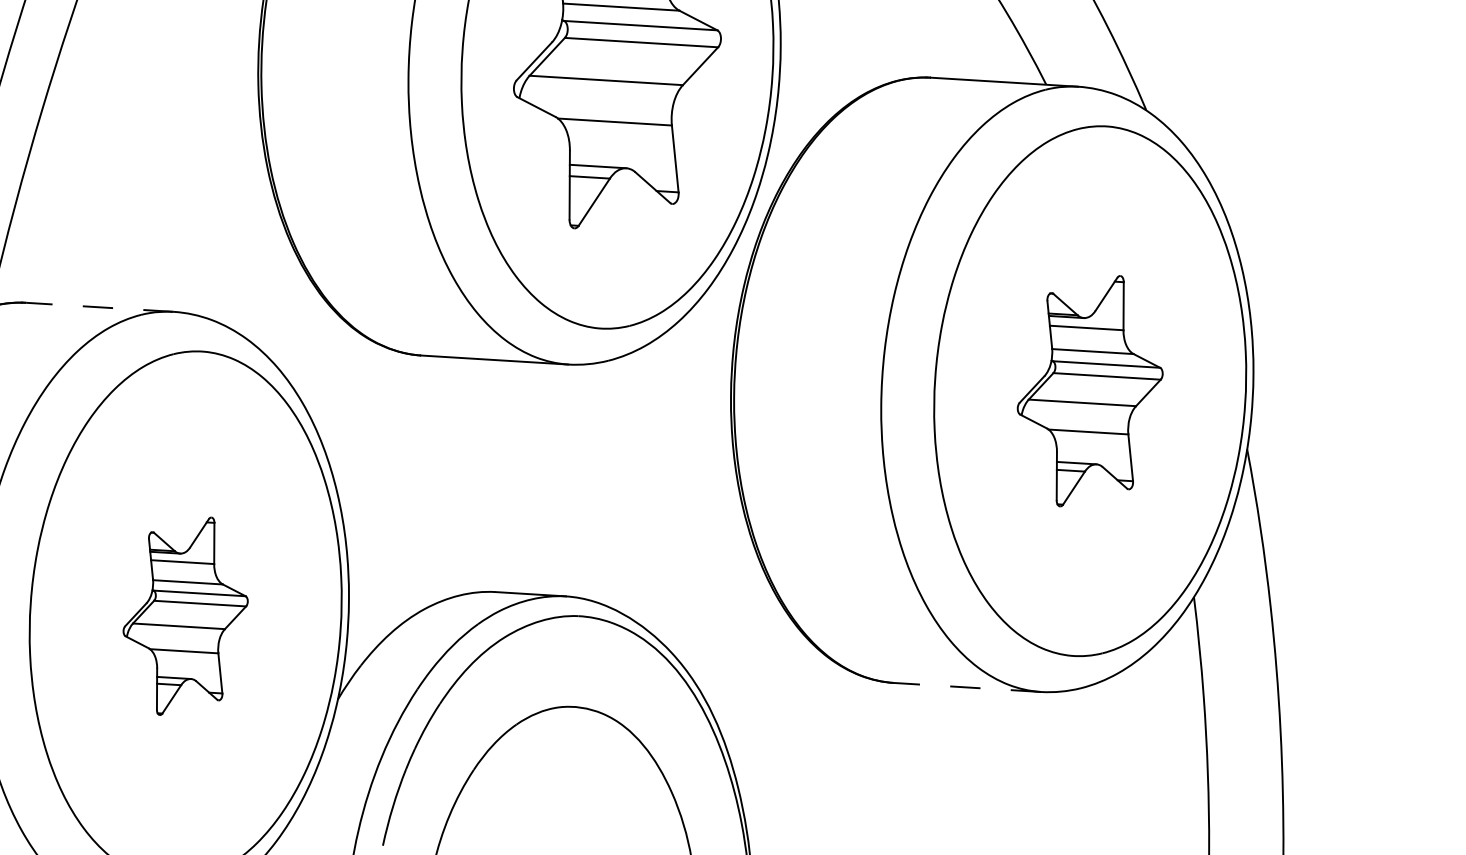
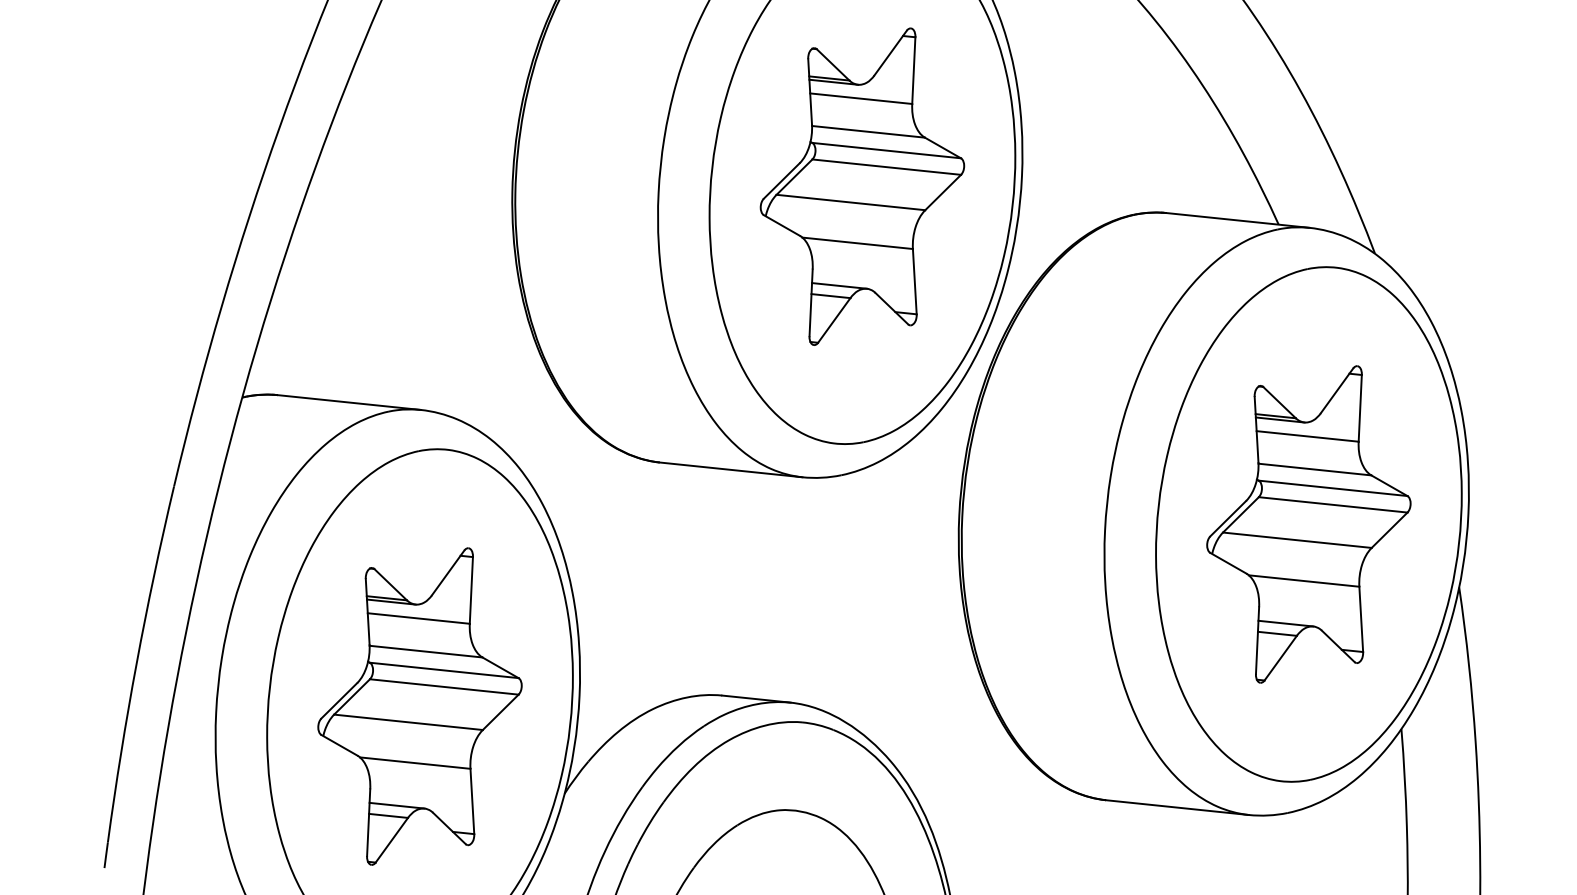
line: (100, 307) -> (349, 402), dashed -> solid
part: (1089, 391) -> (1308, 524), size x1.43
part: (185, 616) -> (419, 706), size x1.67
line: (967, 687) -> (1177, 807), dashed -> solid

